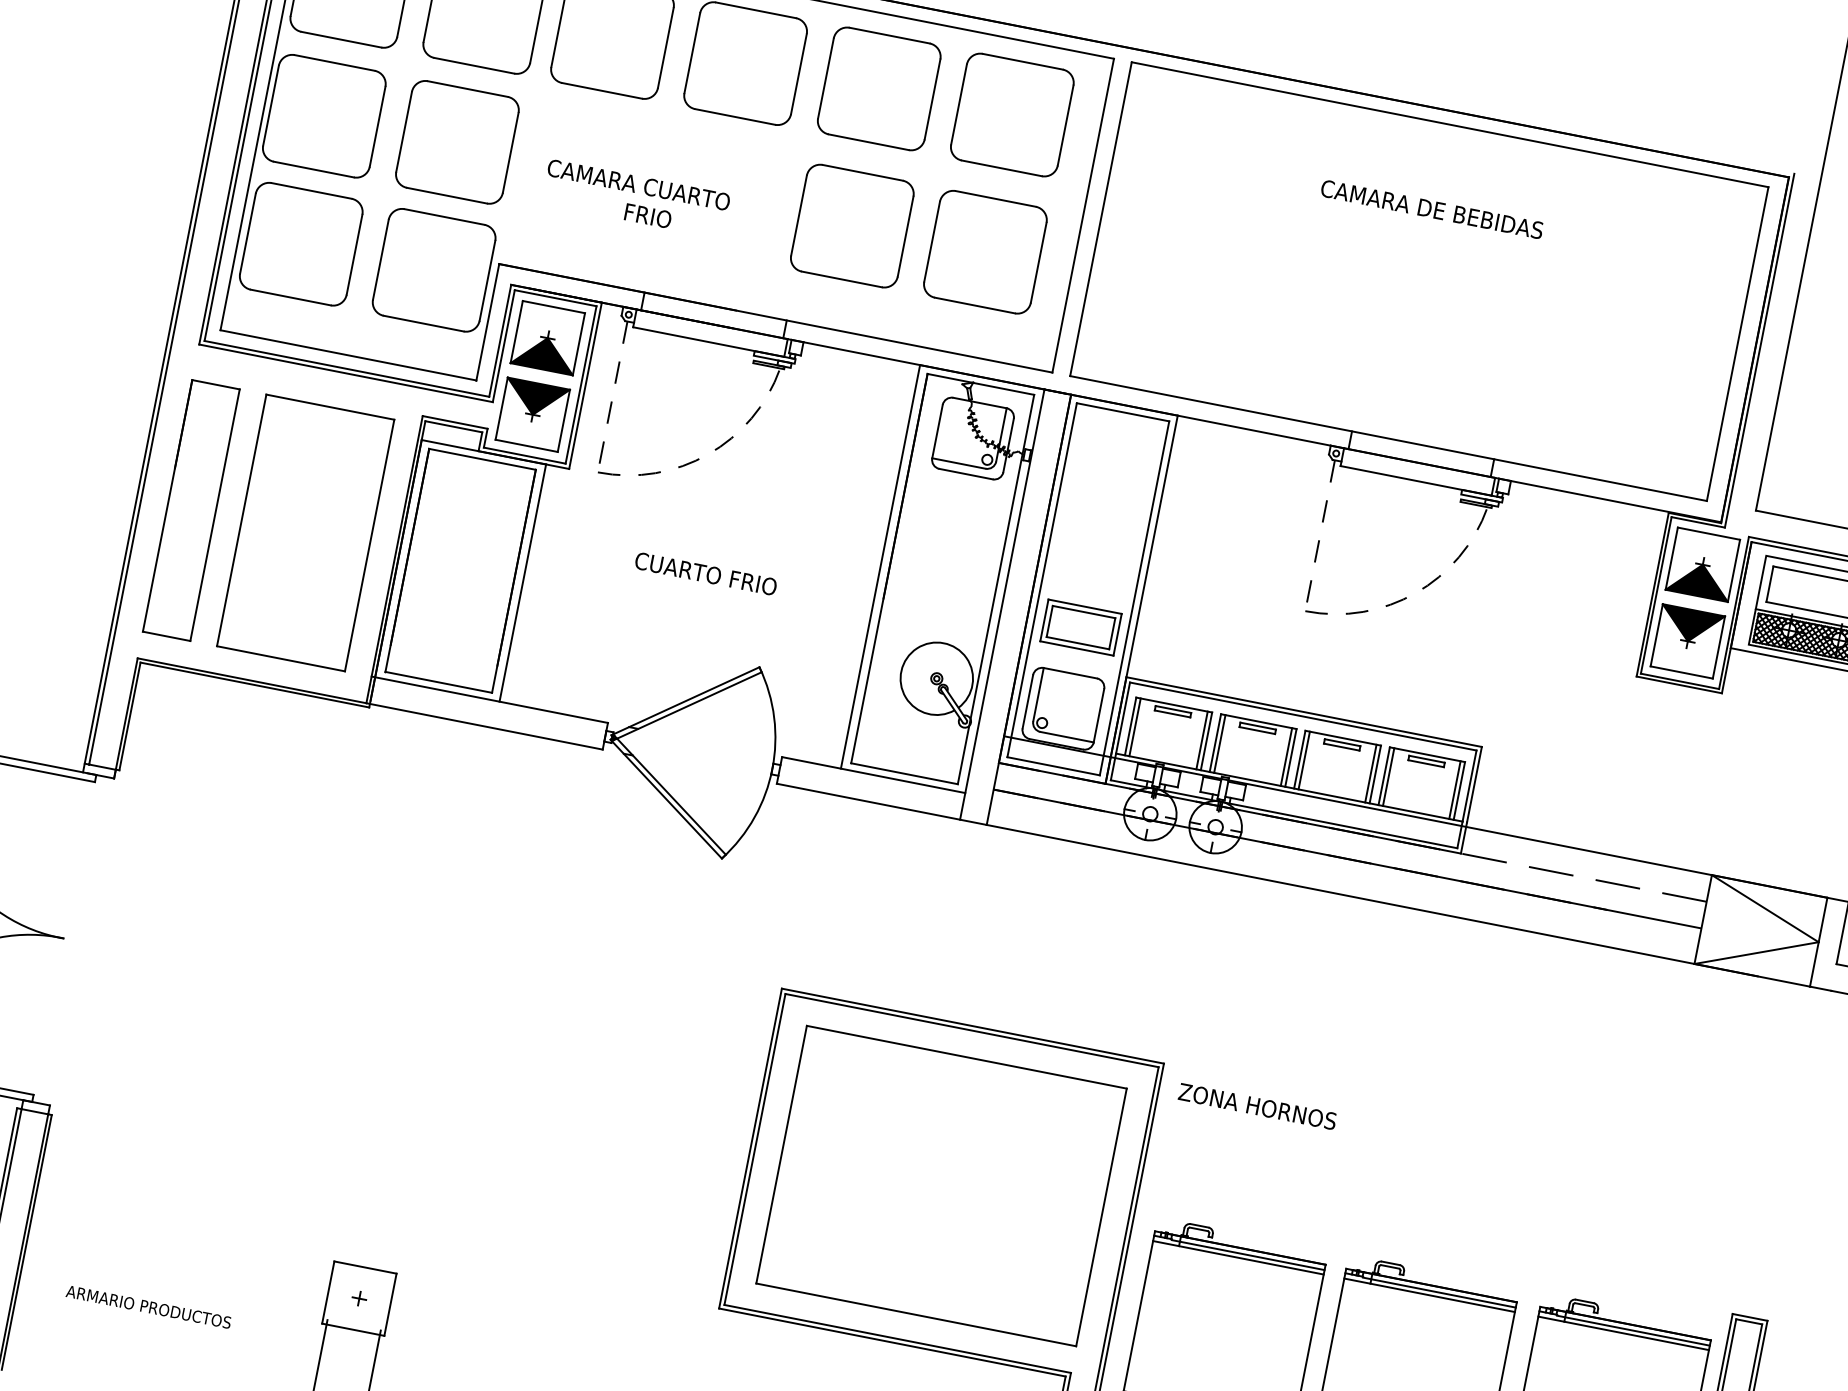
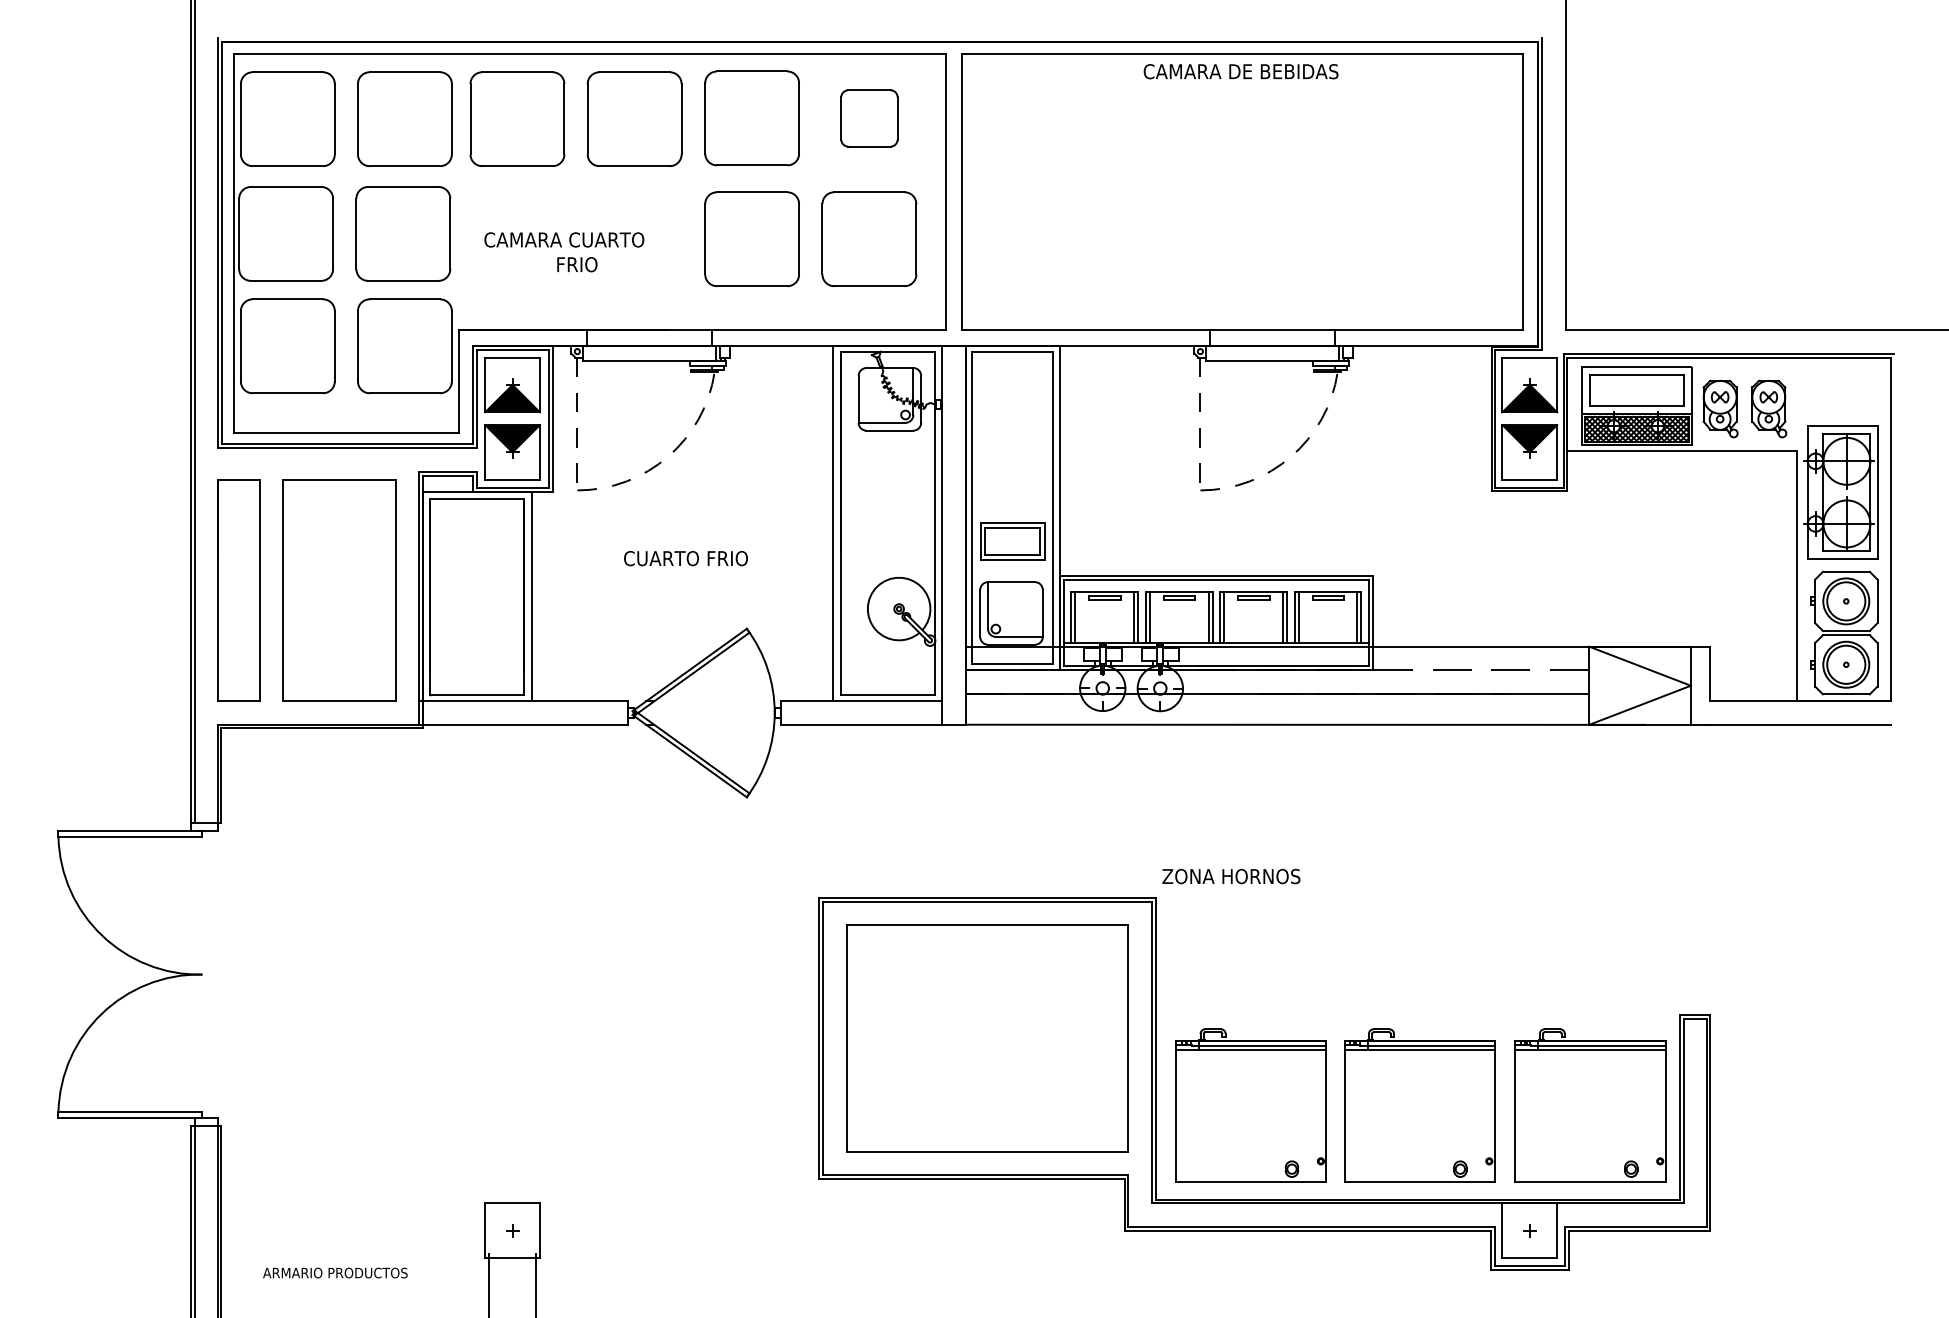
part: (1012, 115) -> (869, 118), size x0.6
text: (1431, 209) -> (1240, 71), moved
text: (1257, 1106) -> (1231, 876), moved

